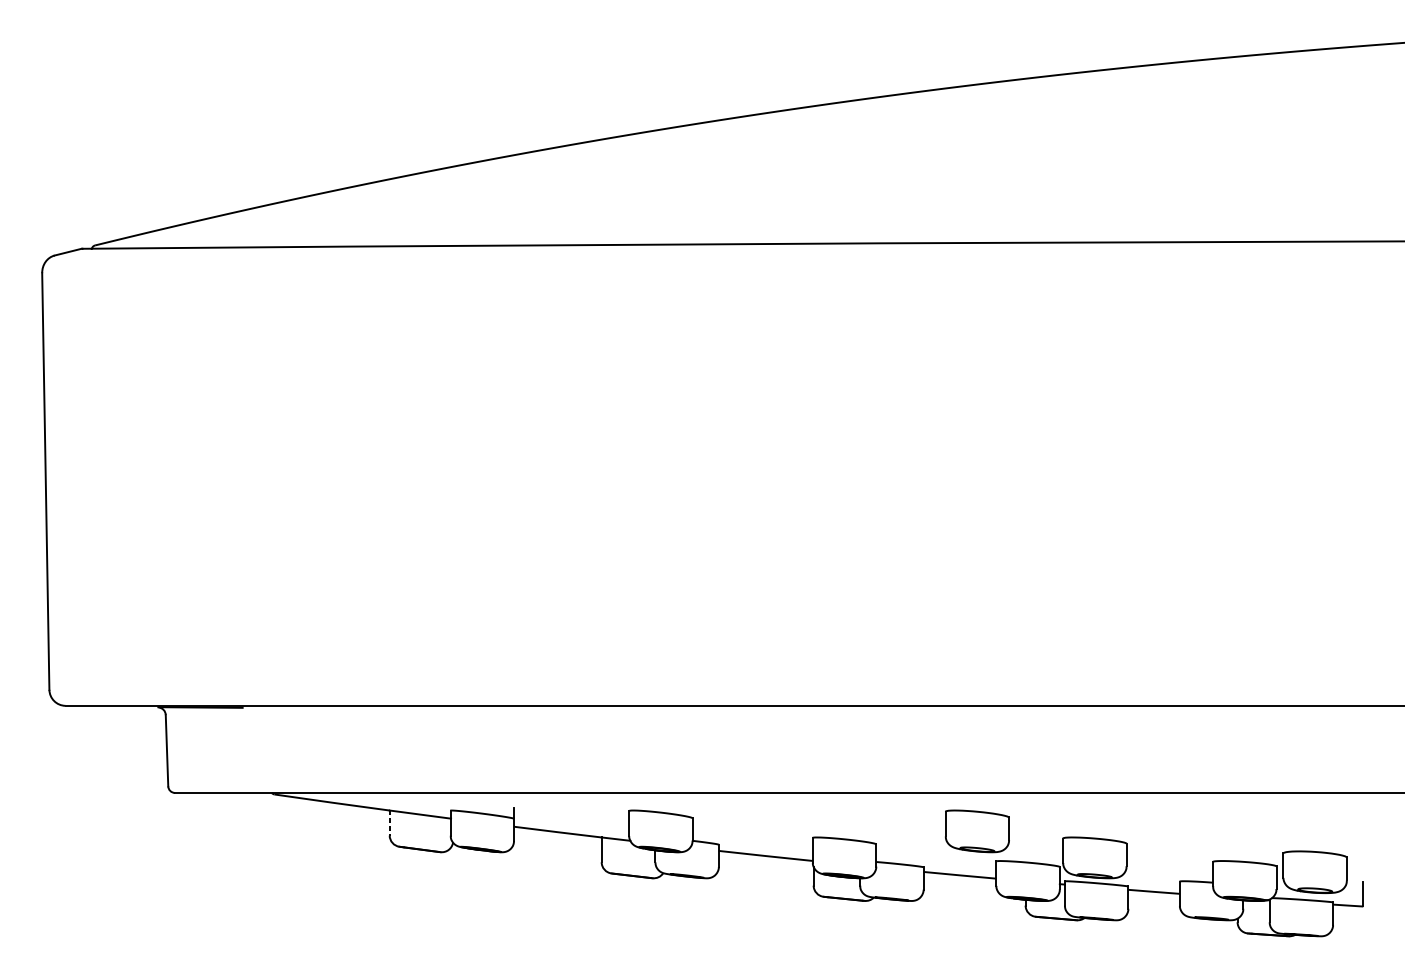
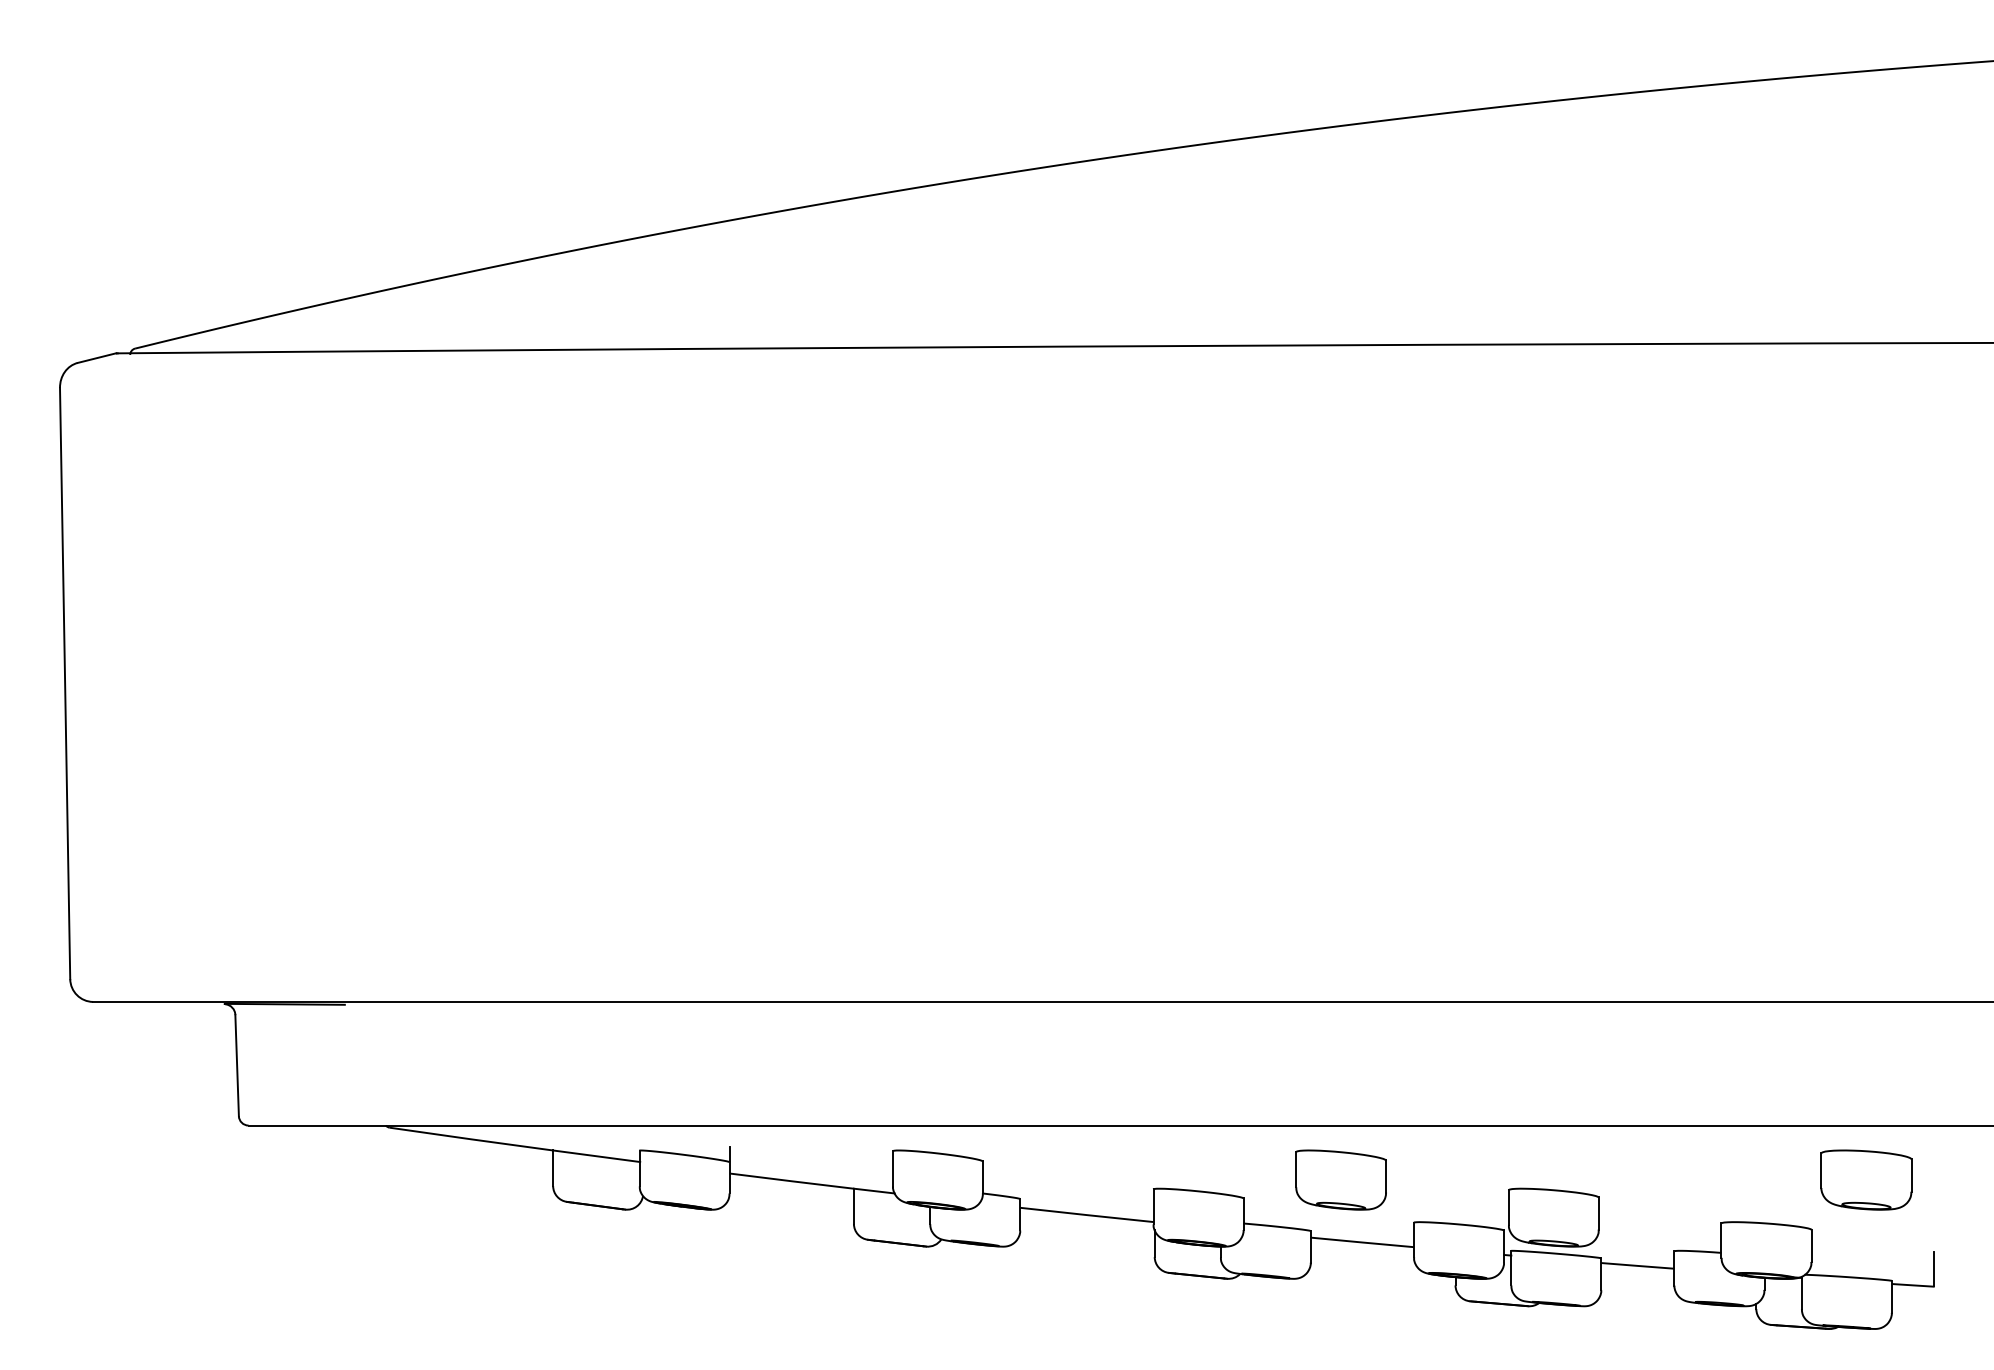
line: (389, 823) -> (553, 1168), dashed -> solid
part: (976, 830) -> (1340, 1179), moved
part: (1315, 871) -> (1866, 1179), moved

